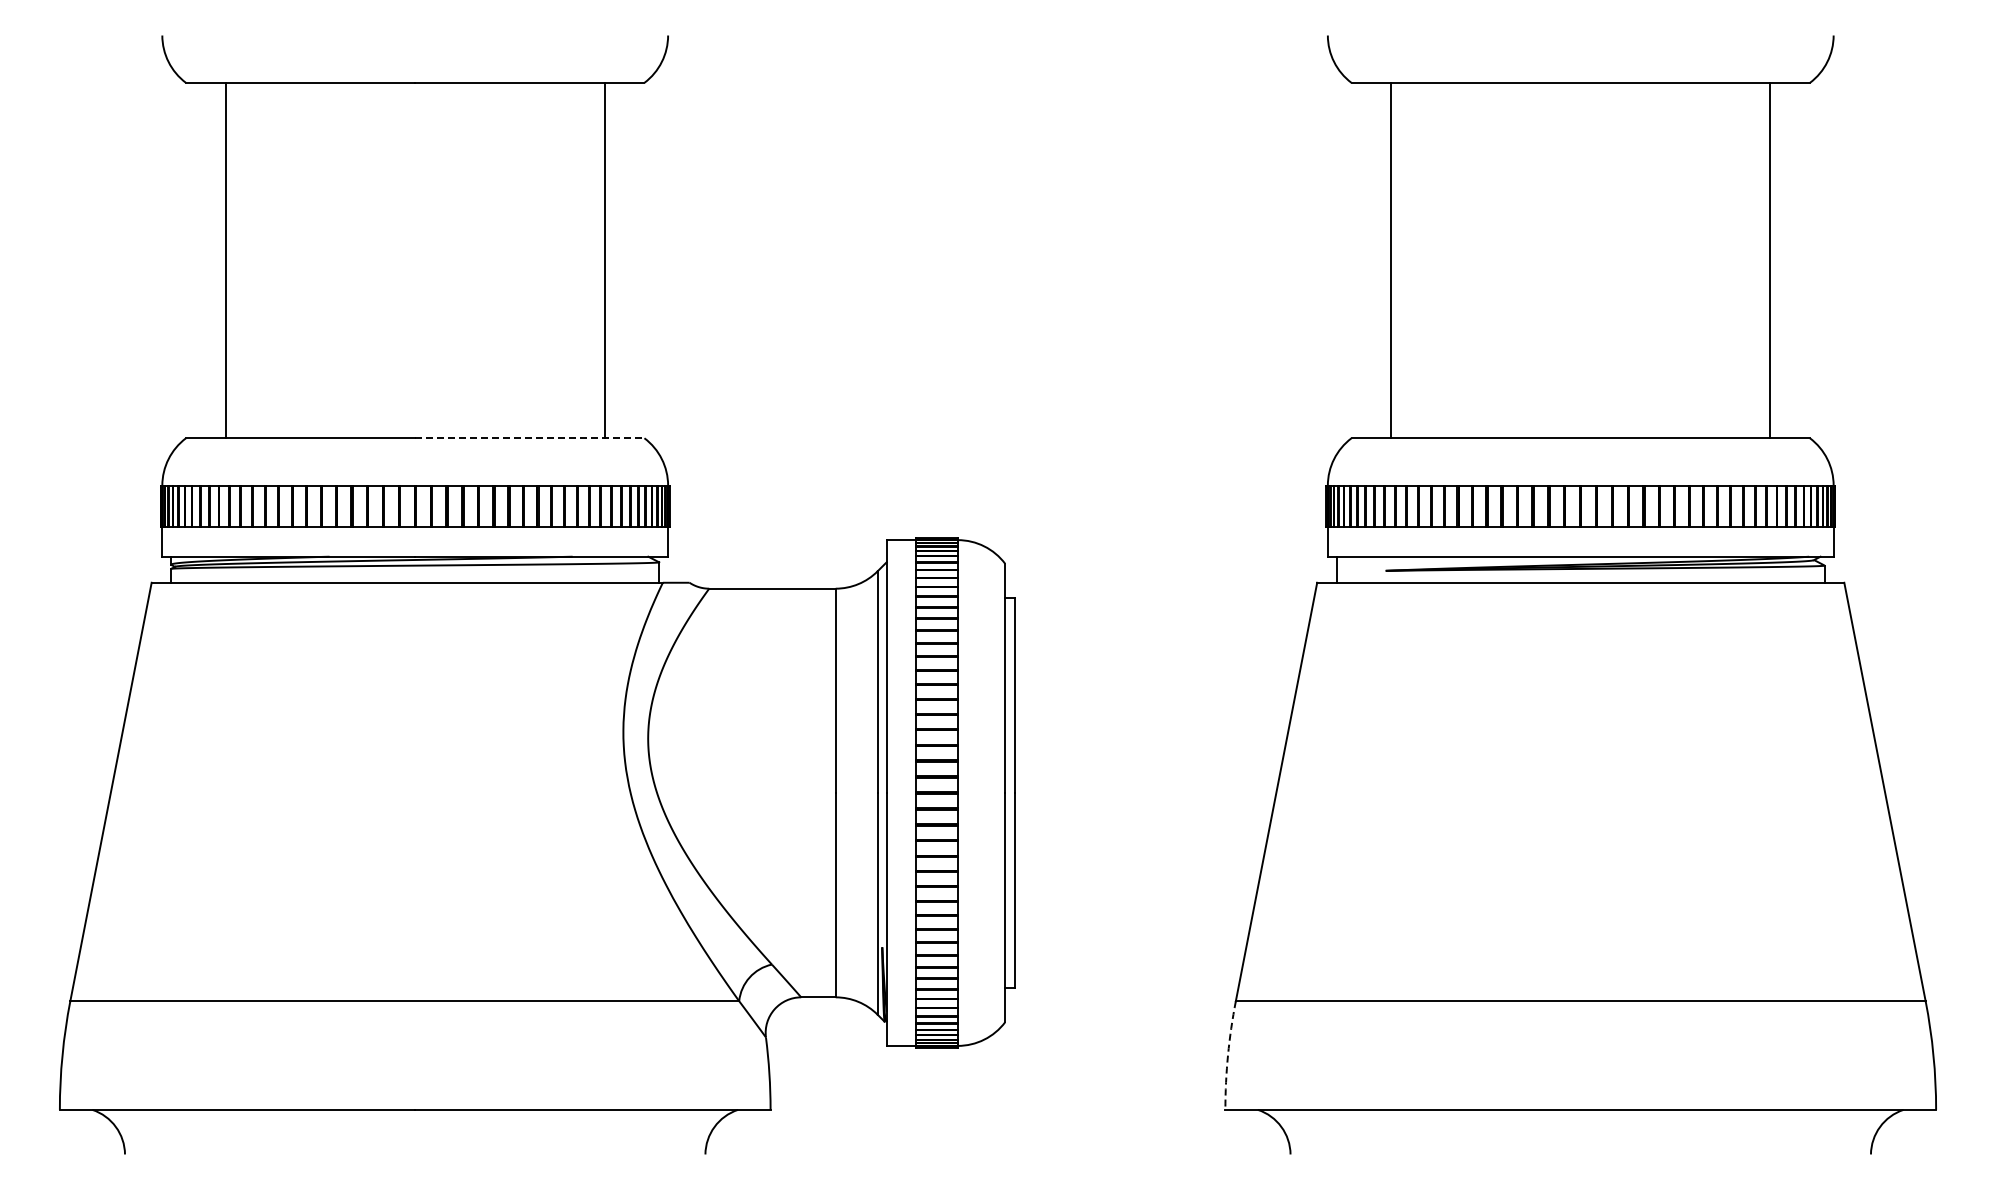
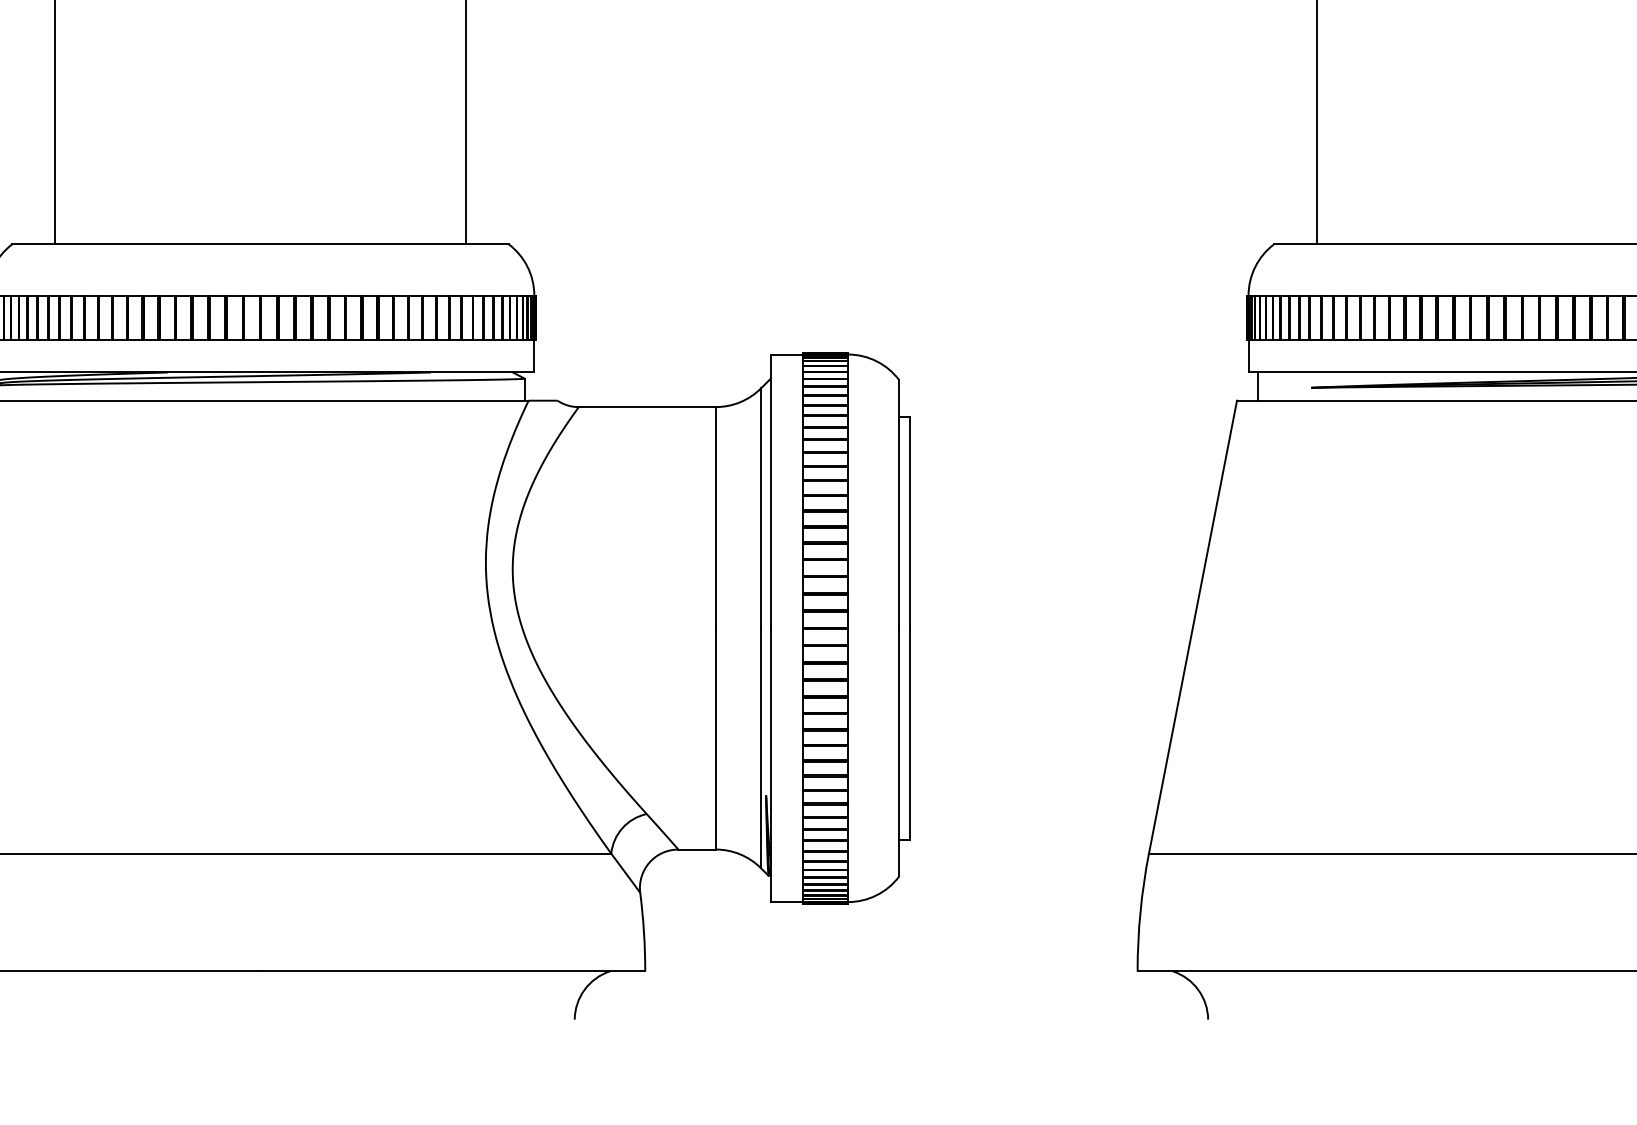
line: (529, 438) -> (384, 244), dashed -> solid
arc: (1228, 1055) -> (1140, 912), dashed -> solid

